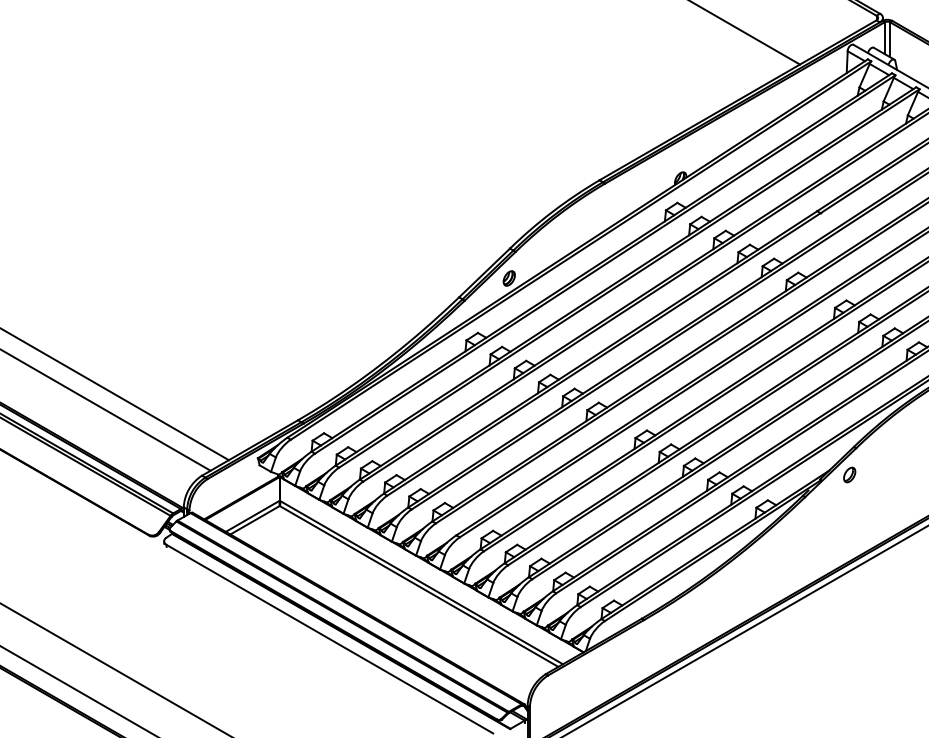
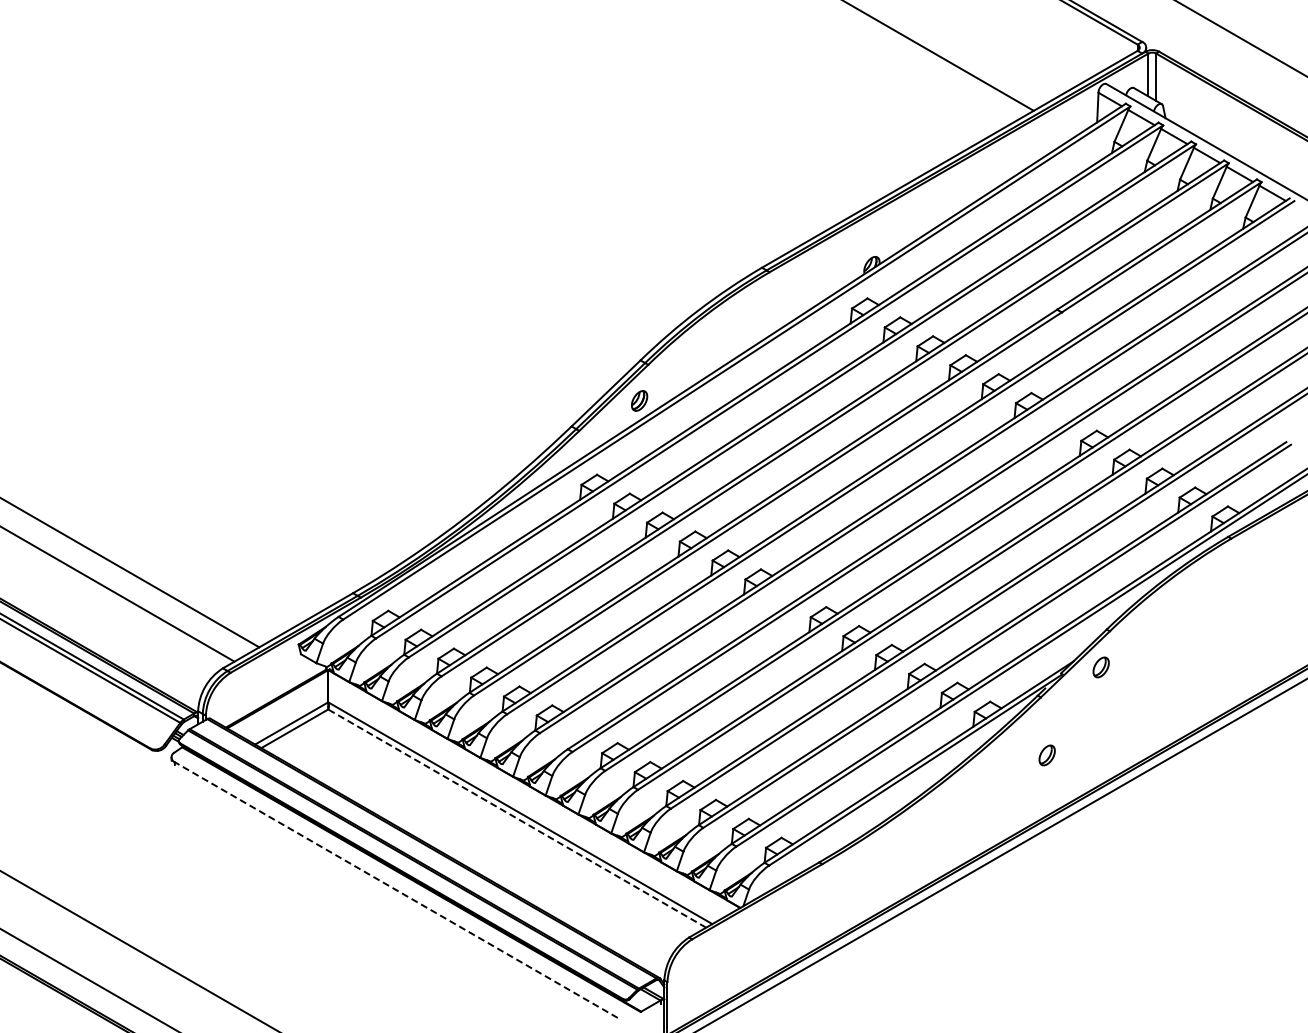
part: (809, 539) -> (1046, 755), added
line: (418, 586) -> (516, 818), solid -> dashed
line: (330, 639) -> (396, 890), solid -> dashed

